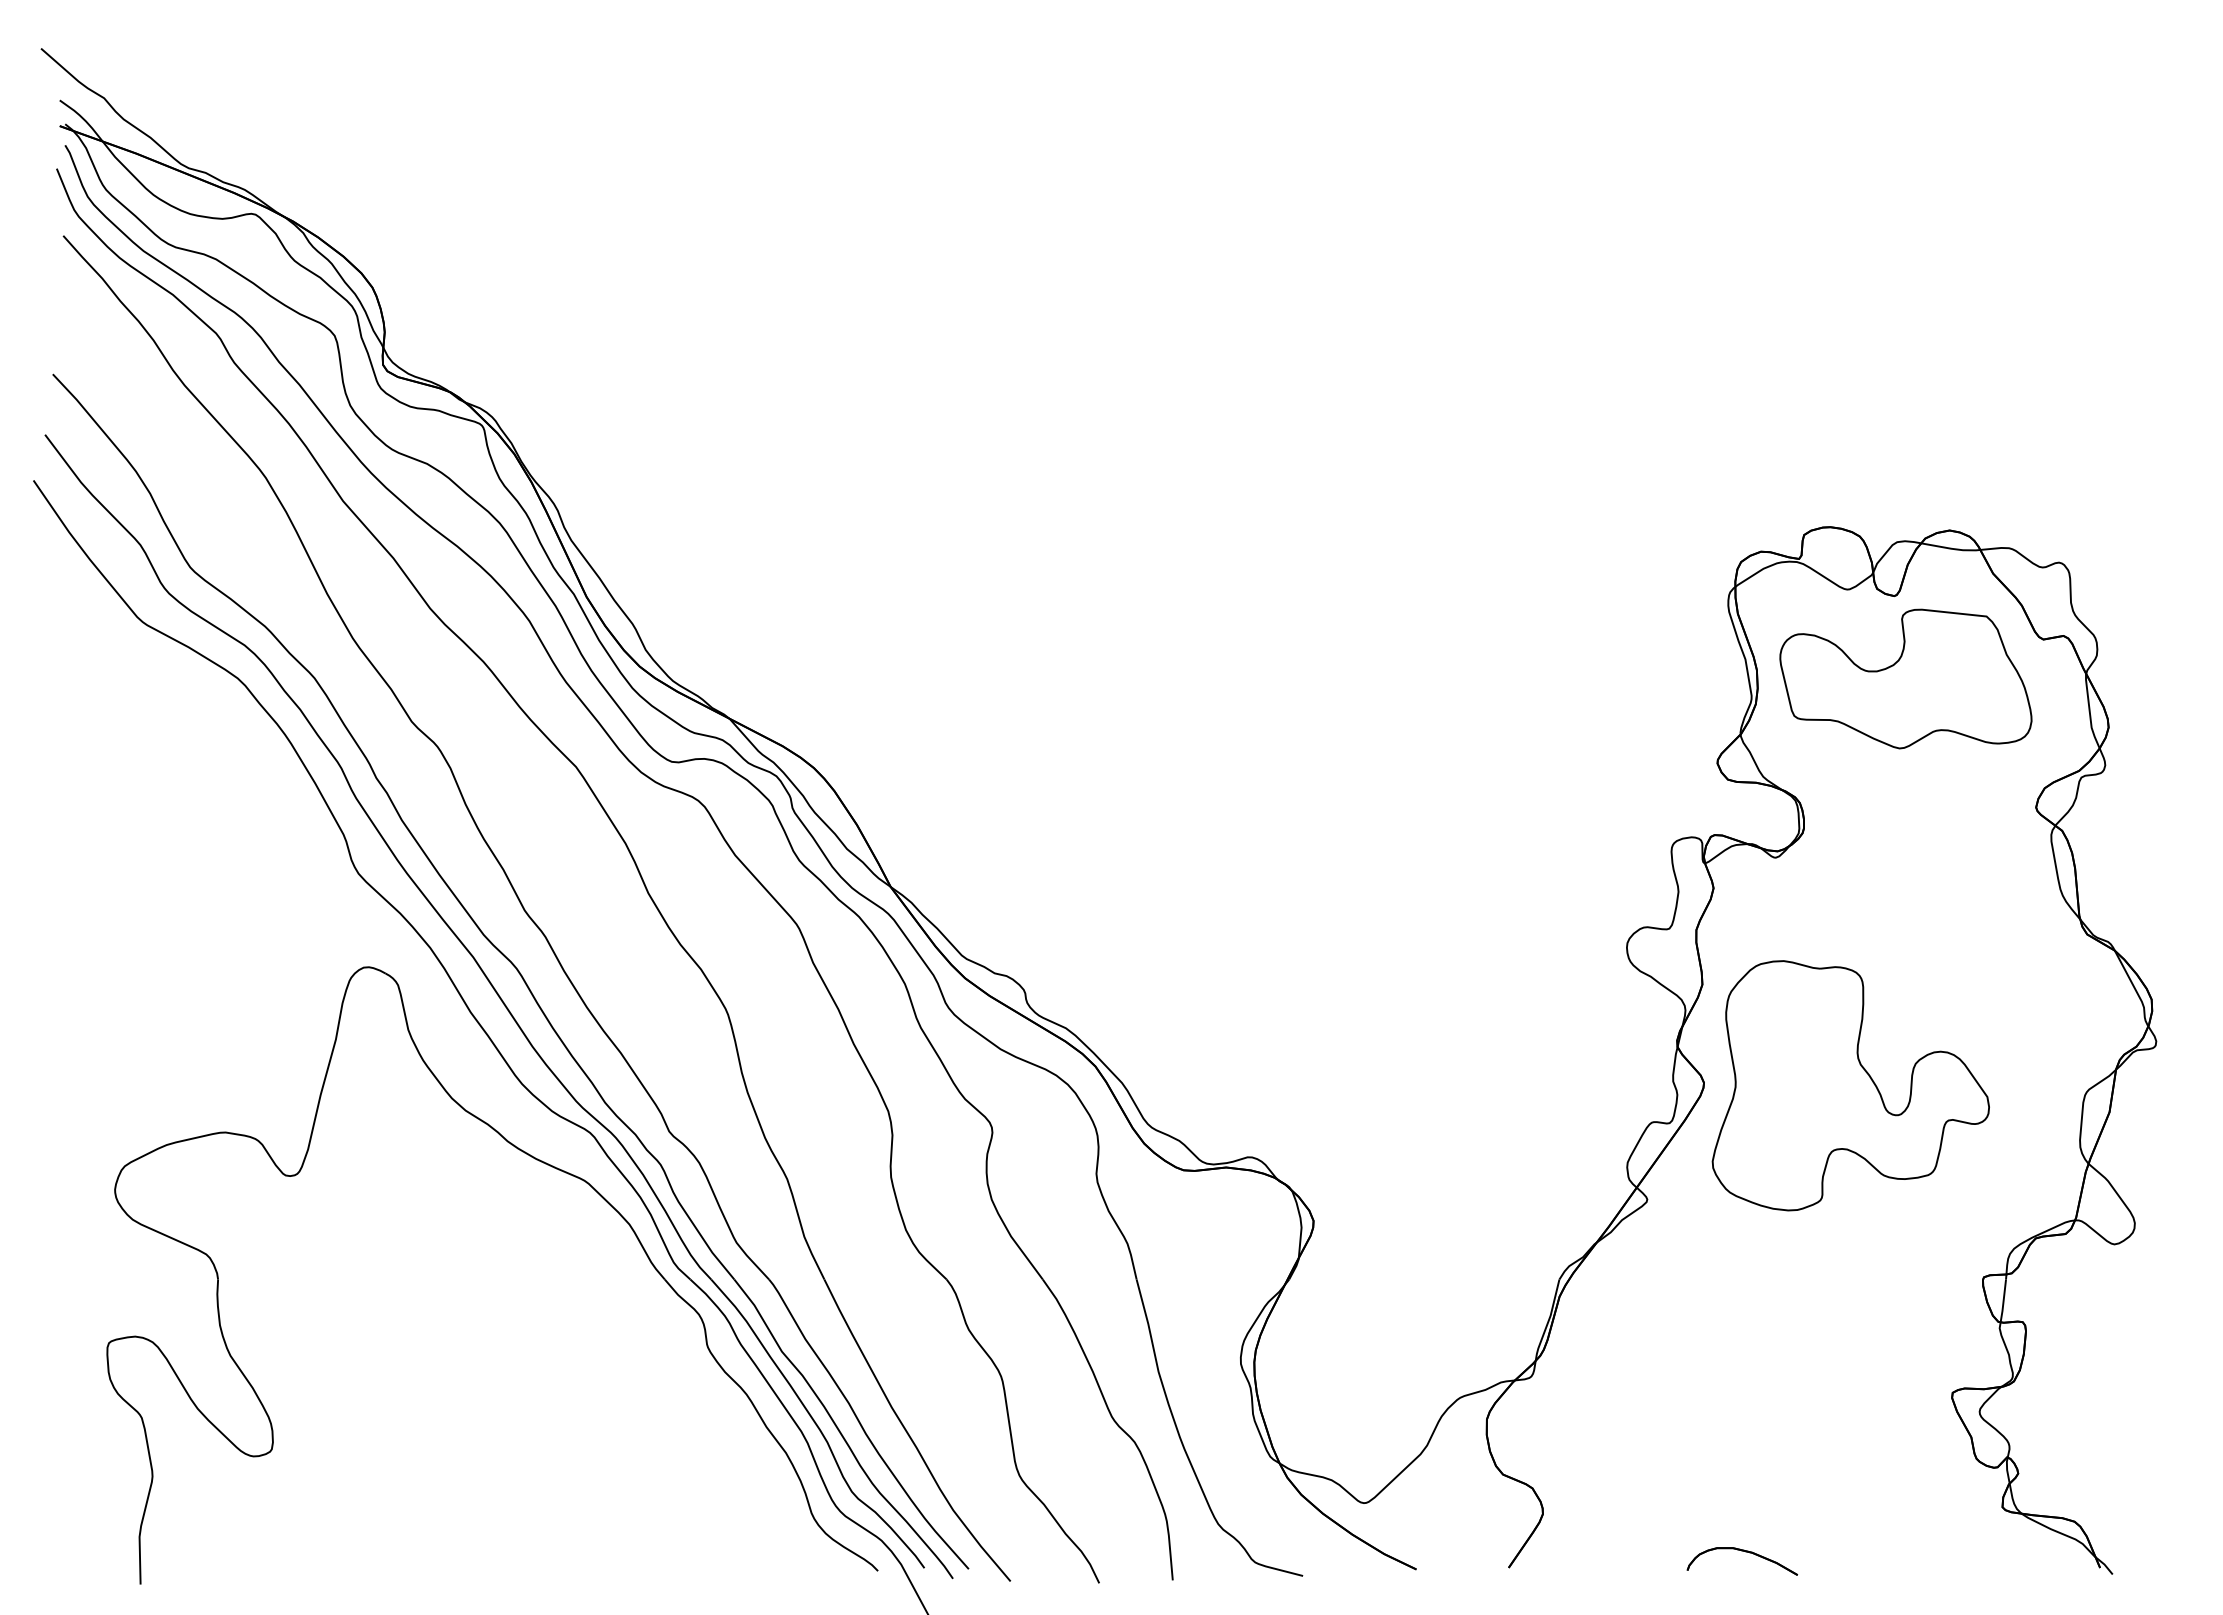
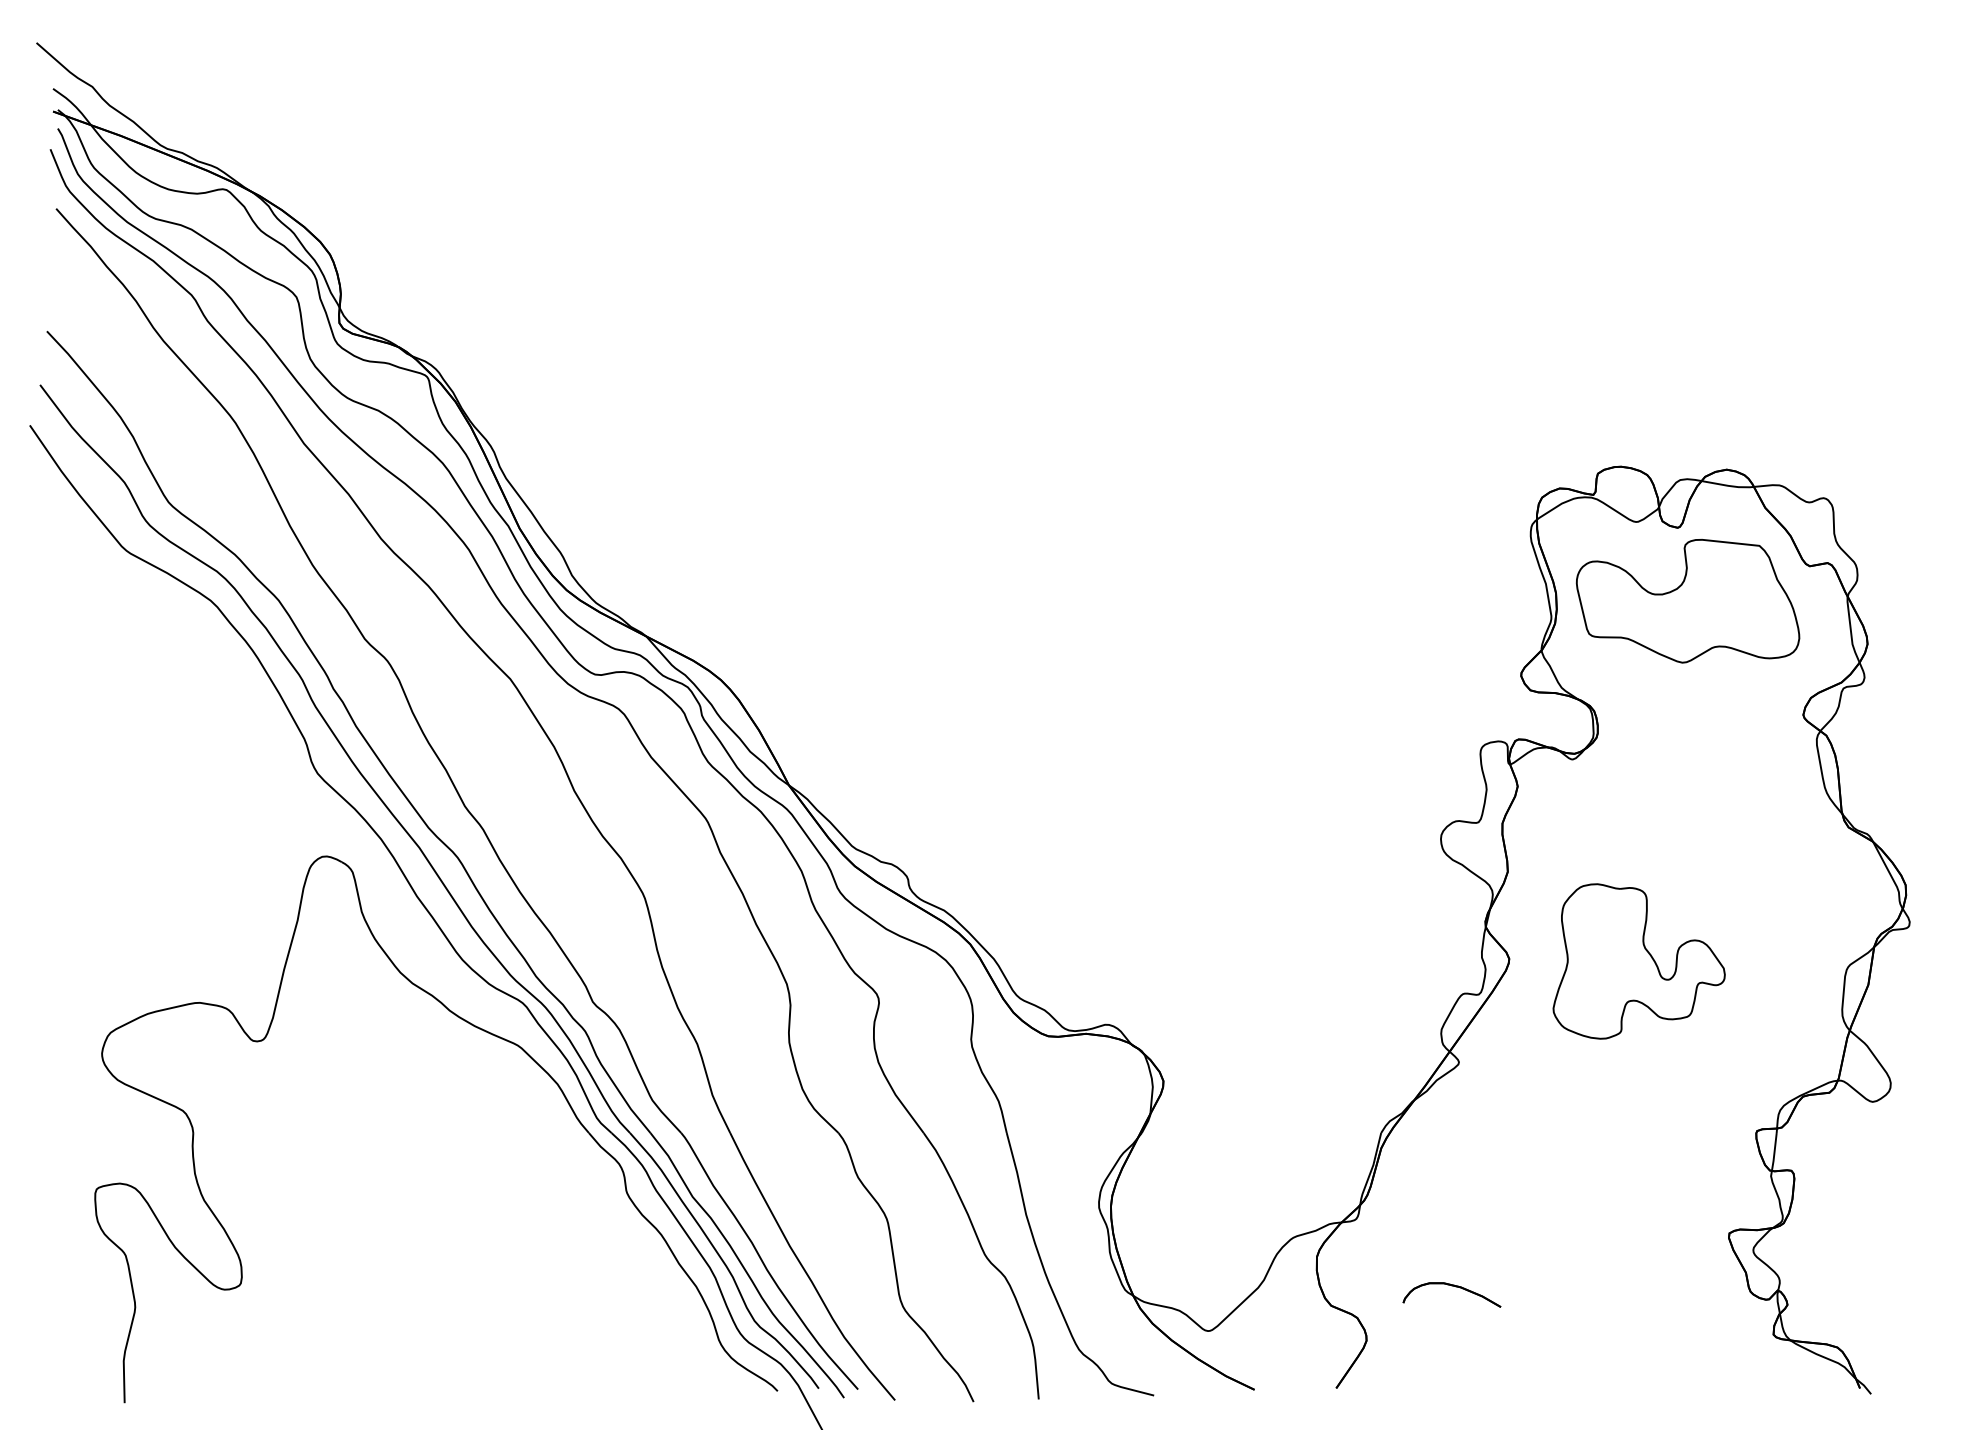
part: (1850, 1085) -> (1638, 961), size x0.7
part: (1745, 1552) -> (1454, 1287), moved

